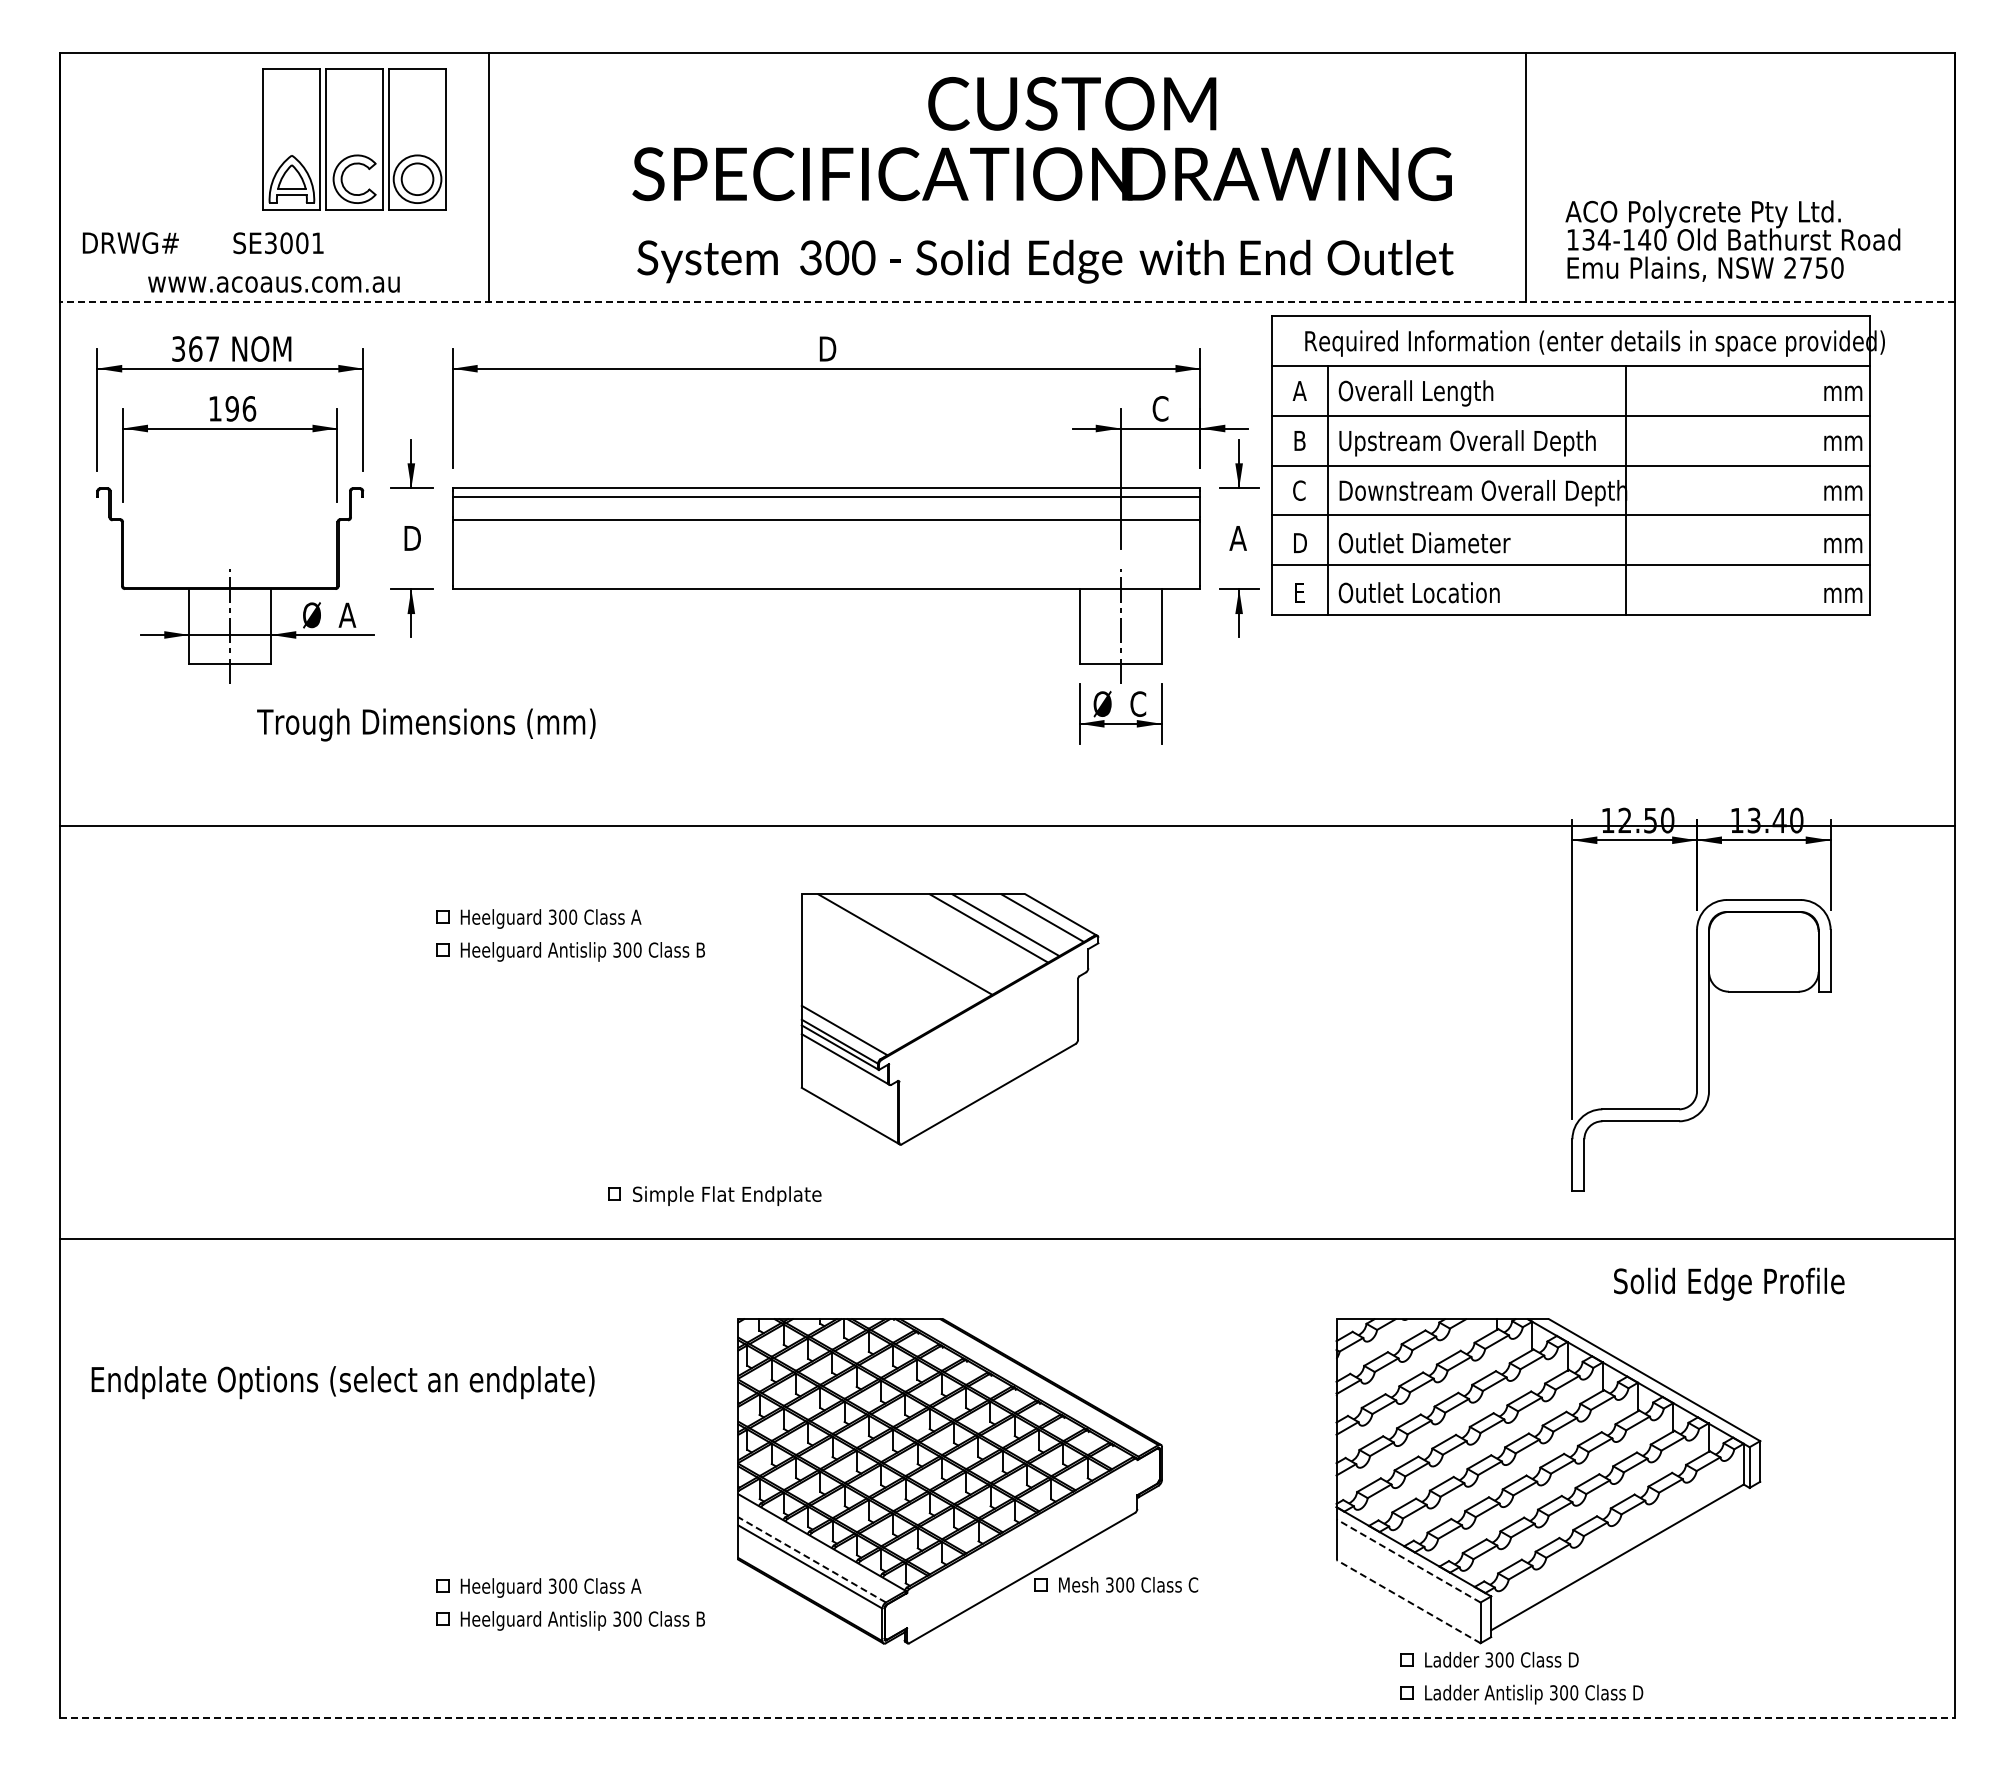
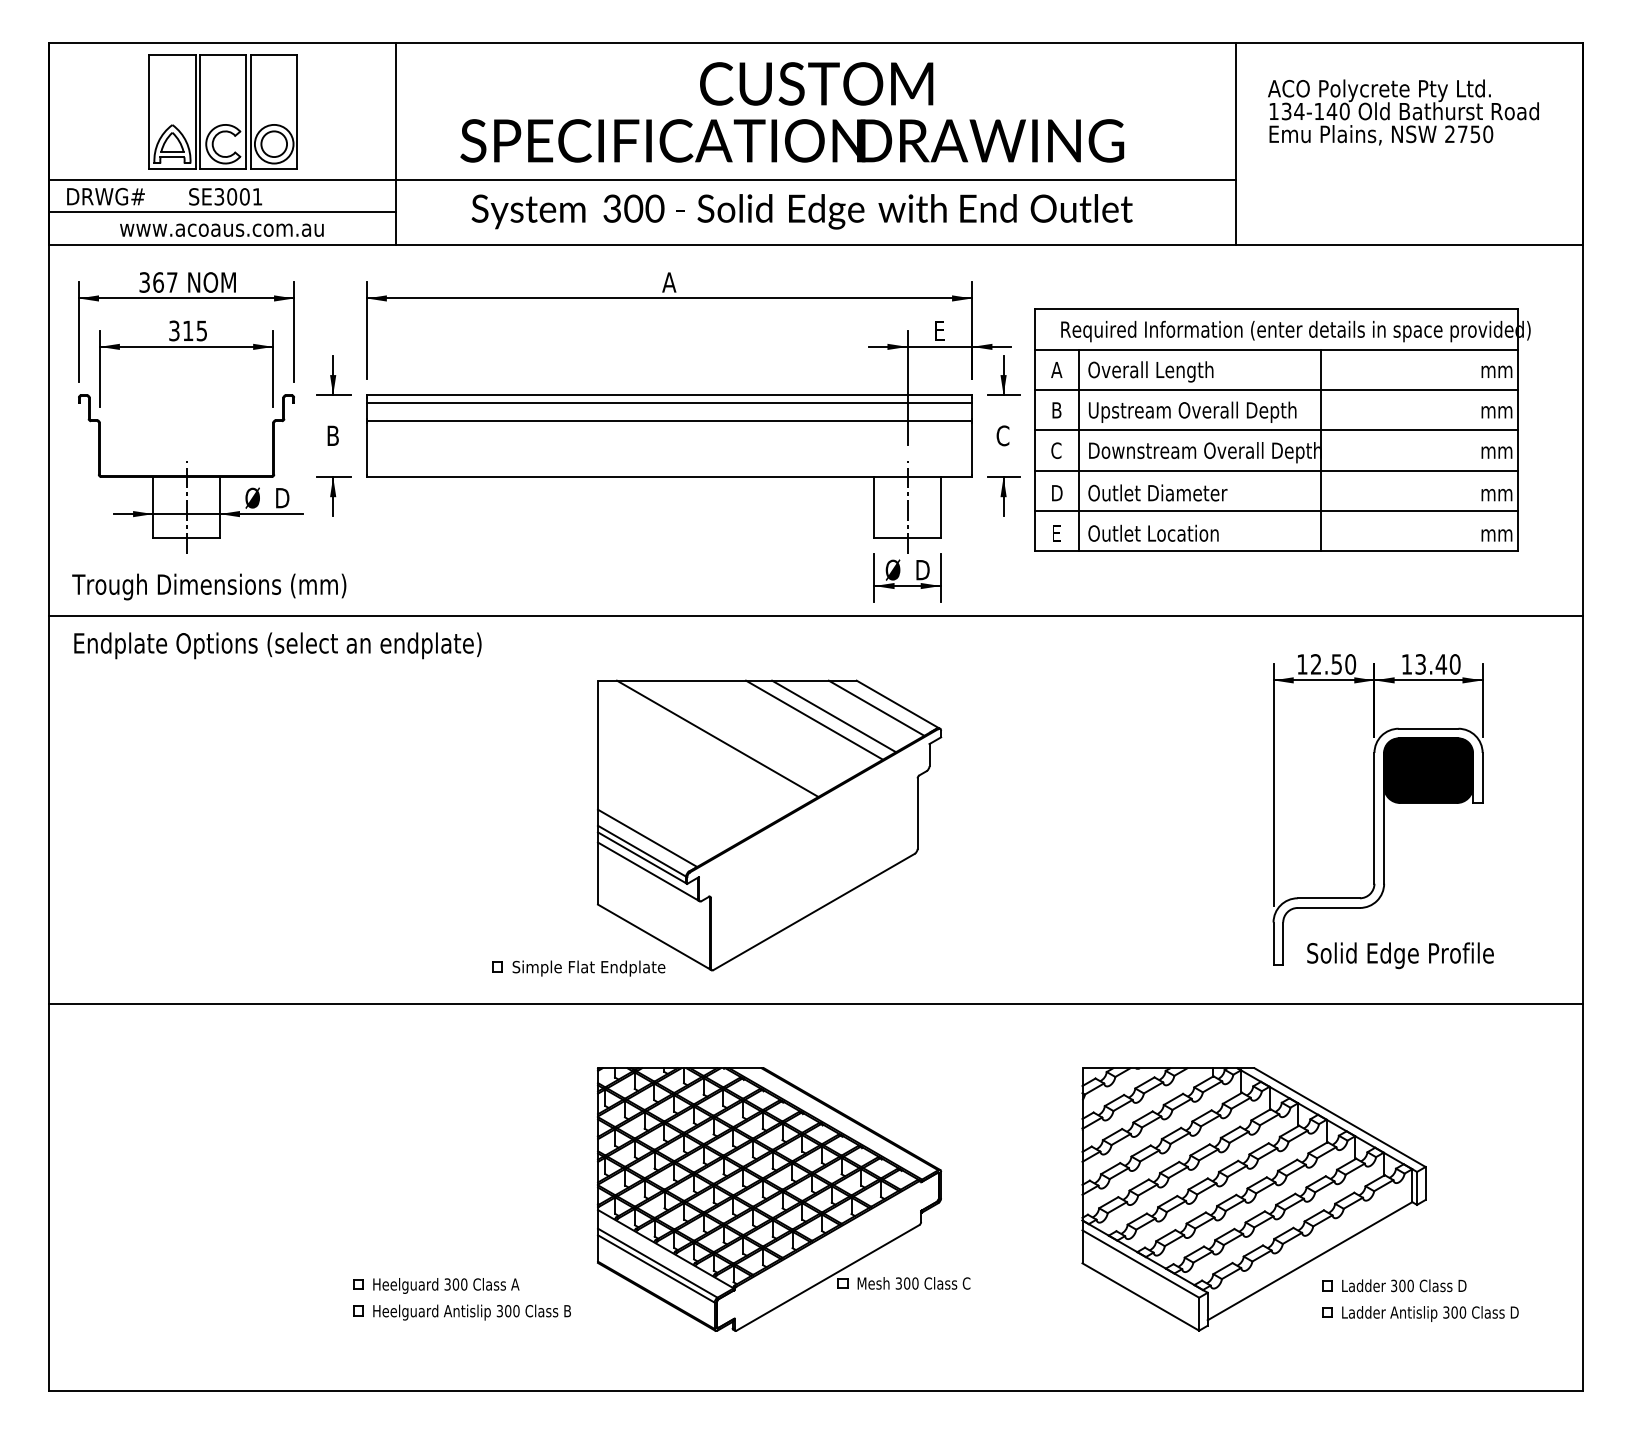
part: (354, 139) -> (223, 112), moved
text: (1041, 139) -> (791, 112), moved
line: (792, 222) -> (641, 180), added
text: (1732, 240) -> (1403, 112), moved
text: (1045, 261) -> (802, 211), moved
line: (274, 262) -> (222, 212), added
line: (1007, 302) -> (816, 244), dashed -> solid
text: (826, 348) -> (669, 282), D -> A
text: (232, 408) -> (188, 330), 196 -> 315
text: (1160, 408) -> (939, 330), C -> E
part: (1577, 465) -> (1281, 430), moved
text: (413, 538) -> (334, 435), D -> B
text: (1237, 538) -> (1002, 435), A -> C
text: (347, 614) -> (281, 497), A -> D
text: (1138, 703) -> (922, 569), C -> D
text: (426, 724) -> (209, 586), moved
line: (1007, 825) -> (816, 615), moved
part: (570, 943) -> (462, 763), removed
fill: (1763, 951) -> (1428, 770), added
part: (949, 1019) -> (769, 825), size x1.43
text: (1729, 1283) -> (1400, 955), moved
text: (342, 1382) -> (277, 645), moved
line: (811, 1559) -> (657, 1262), dashed -> solid
line: (1408, 1560) -> (1140, 1263), dashed -> solid
line: (1408, 1601) -> (1140, 1296), dashed -> solid
part: (1526, 1684) -> (1424, 1305), moved
line: (1007, 1717) -> (816, 1390), dashed -> solid

